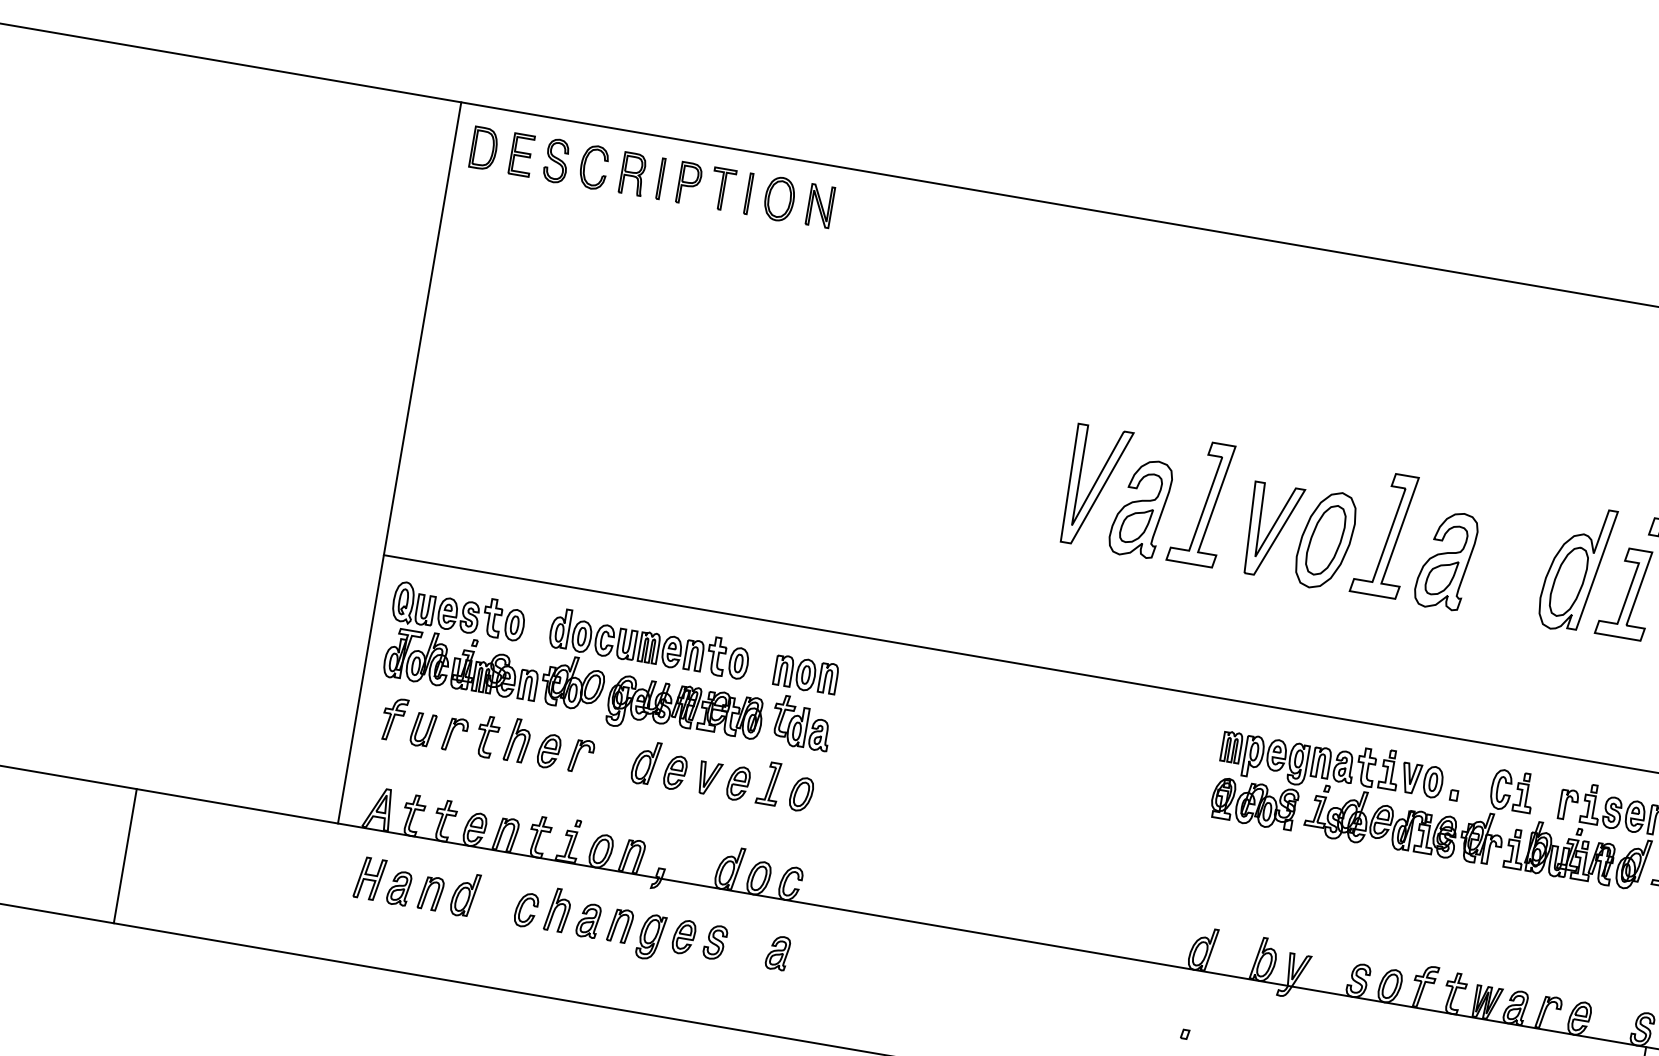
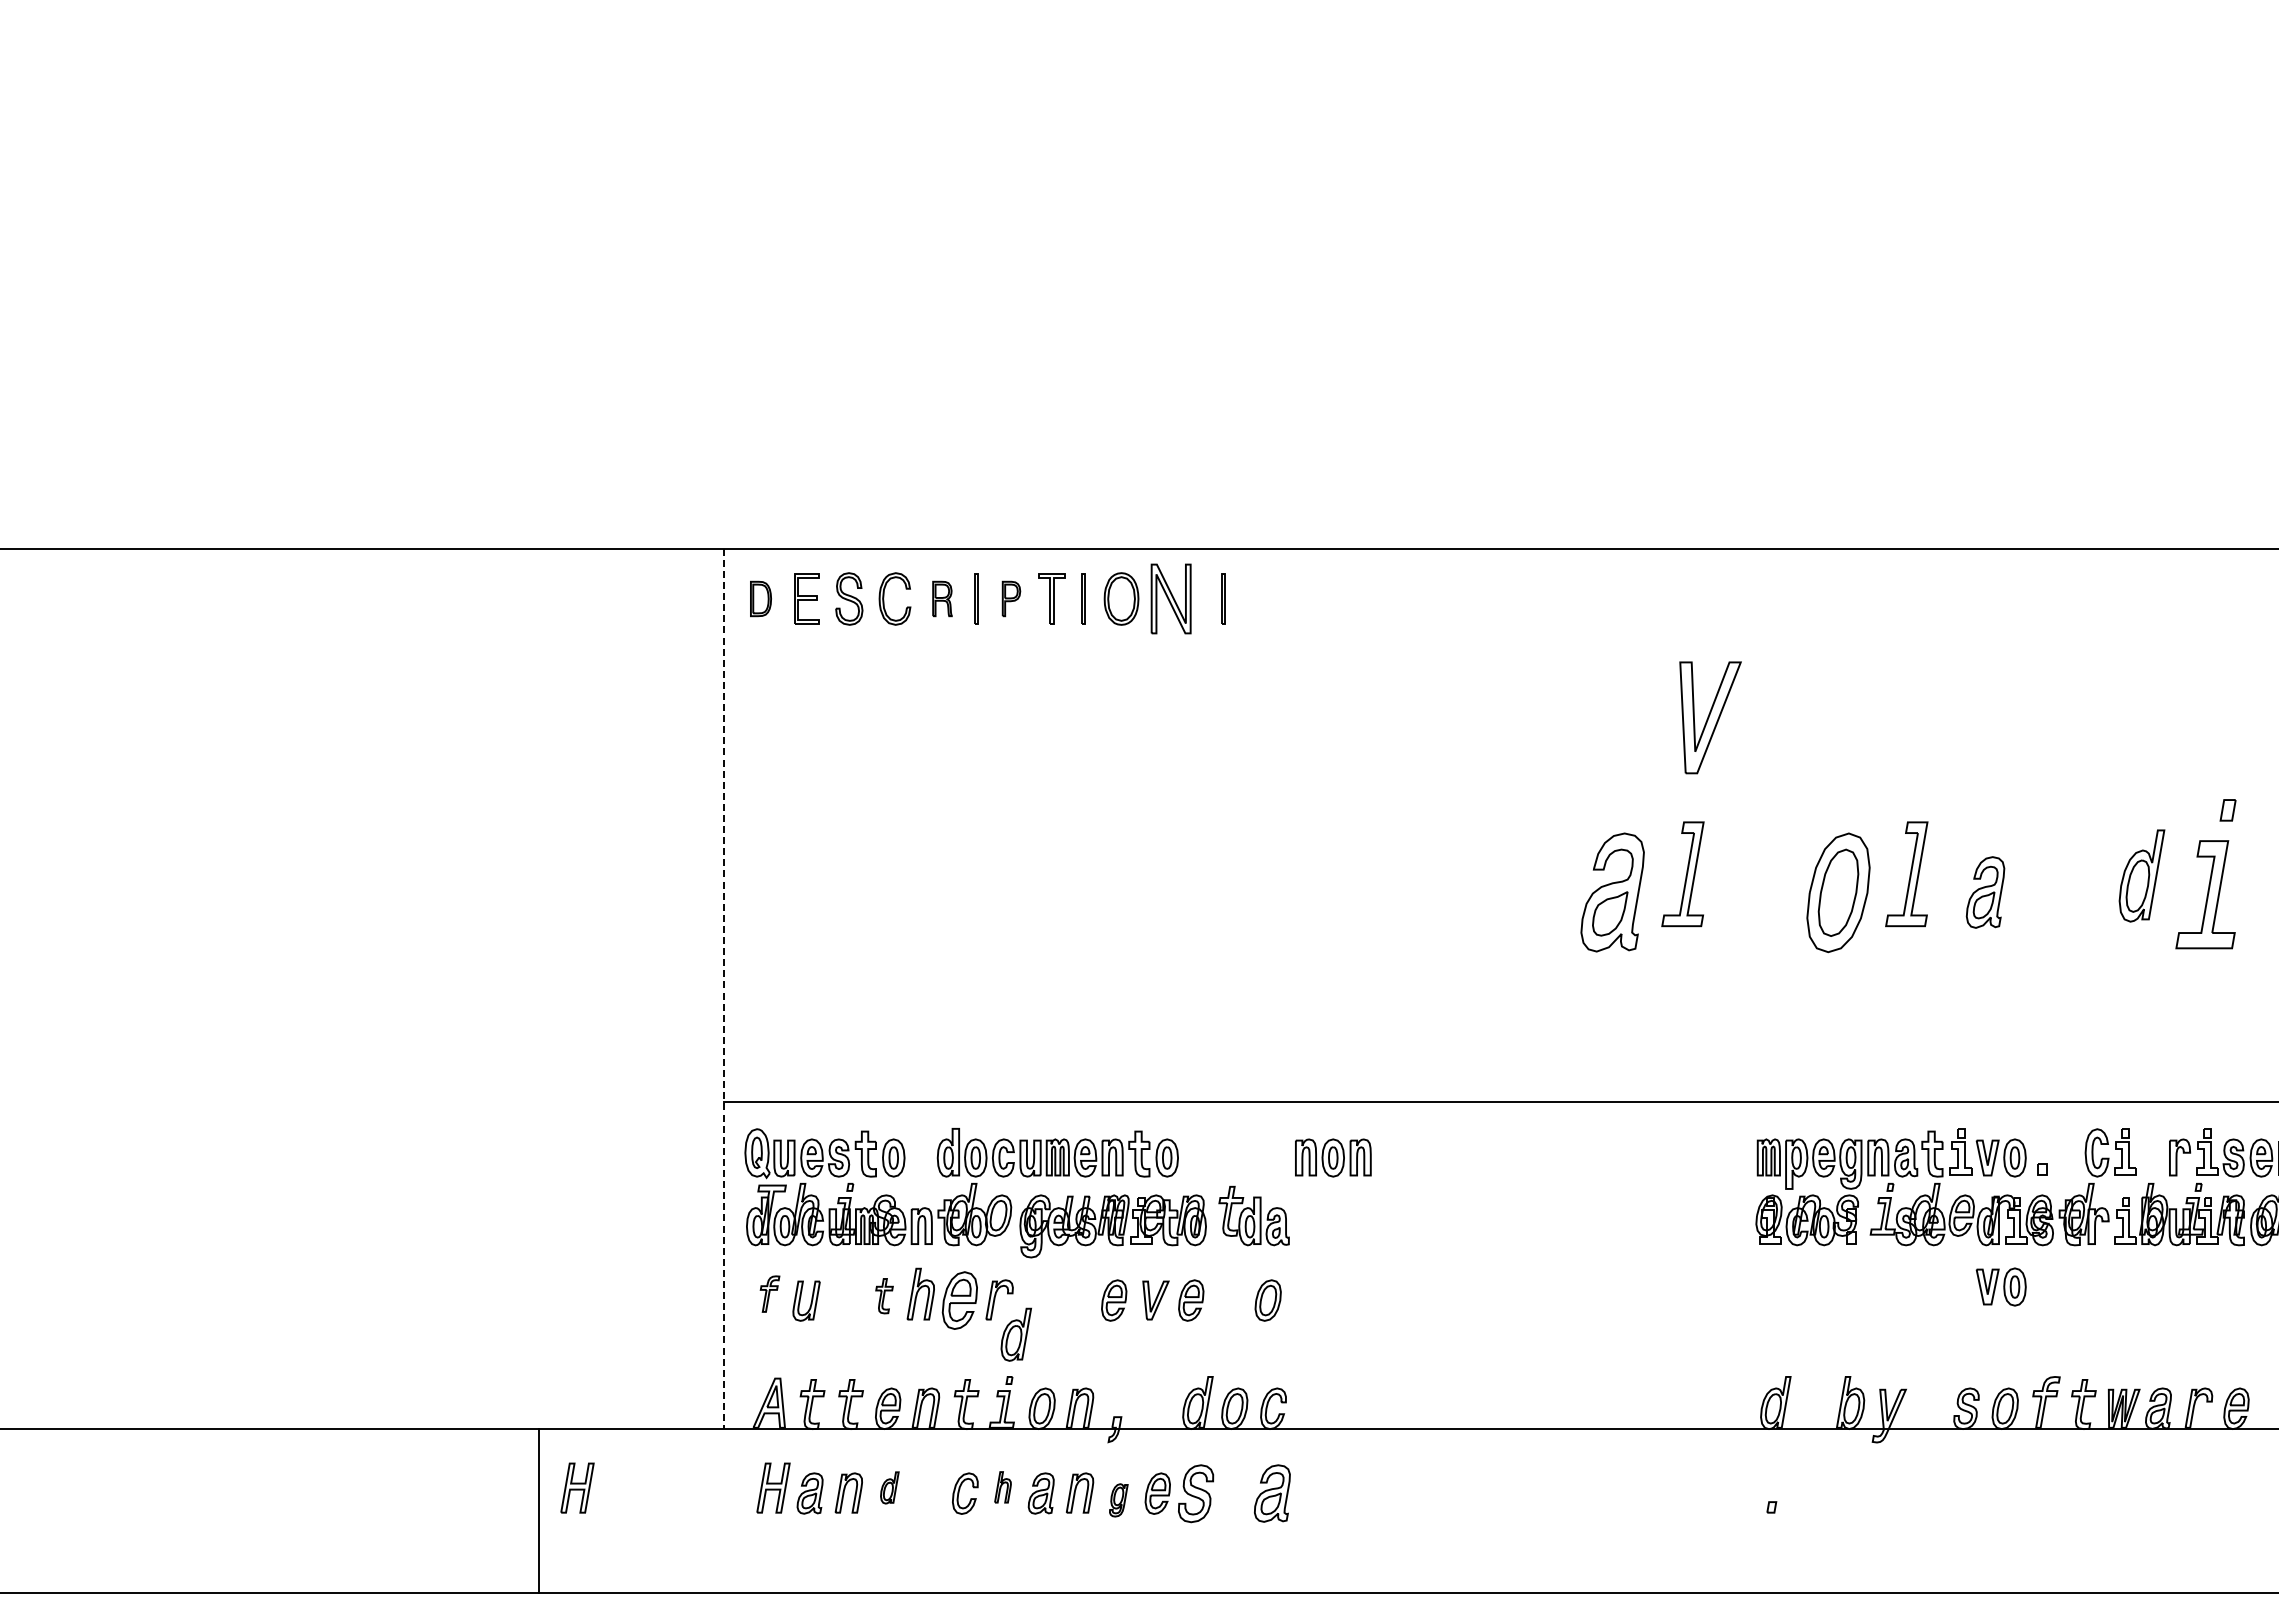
part: (483, 148) -> (760, 598), size x0.7
part: (633, 173) -> (942, 598), size x0.7
part: (689, 183) -> (1011, 598), size x0.7
part: (820, 205) -> (1171, 598), size x1.4
line: (862, 212) -> (1222, 598), added
line: (399, 463) -> (724, 989), solid -> dashed
part: (1095, 487) -> (1554, 876), removed
part: (1200, 503) -> (1682, 874), size x0.7
part: (1272, 530) -> (1710, 717), moved
part: (1384, 534) -> (1906, 874), size x0.7
part: (1446, 560) -> (1985, 892), size x0.6
part: (1576, 568) -> (2141, 875), size x0.6
part: (806, 674) -> (1333, 1157), moved
part: (393, 718) -> (769, 1293), size x0.7
part: (455, 734) -> (845, 1299), removed
part: (487, 736) -> (884, 1295), size x0.7
part: (549, 751) -> (960, 1300), size x1.4
part: (645, 762) -> (1015, 1334), moved
part: (769, 782) -> (1227, 1293), removed
part: (209, 850) -> (577, 1487), added
line: (125, 855) -> (538, 1510), moved
part: (1403, 885) -> (2000, 1286), added
part: (465, 894) -> (889, 1487), size x0.6
part: (557, 910) -> (1002, 1487), size x0.6
part: (650, 937) -> (1118, 1500), size x0.6
part: (714, 942) -> (1195, 1493), size x1.4
part: (778, 953) -> (1272, 1493), size x1.4

